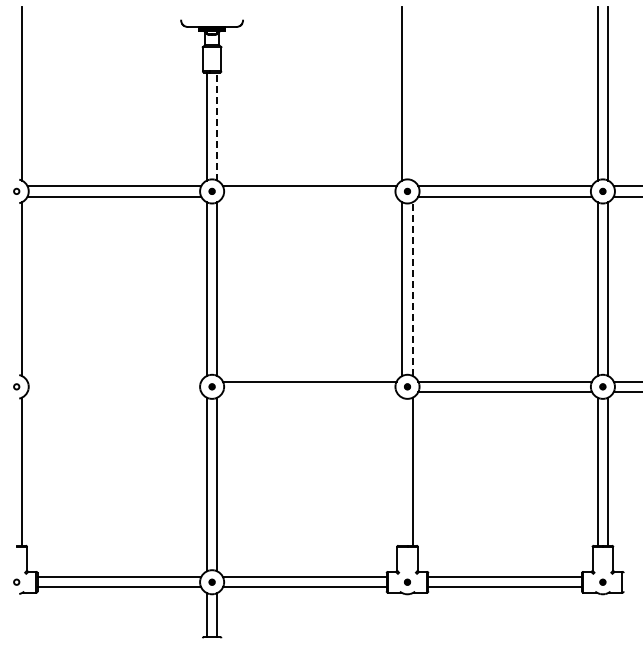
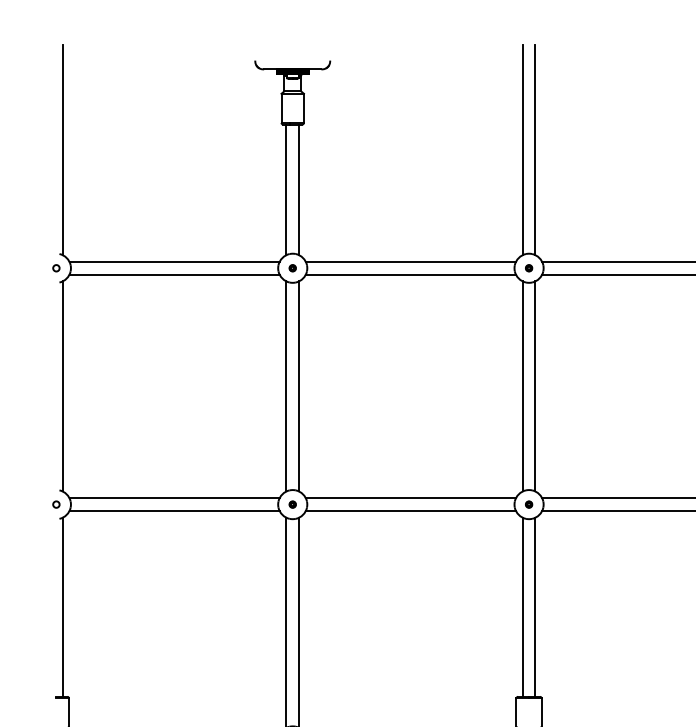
line: (412, 93) -> (535, 149), added
line: (217, 126) -> (299, 189), dashed -> solid
line: (309, 196) -> (410, 274), added
line: (412, 289) -> (535, 386), dashed -> solid
line: (114, 381) -> (174, 498), added
line: (114, 392) -> (174, 511), added
line: (309, 392) -> (410, 511), added
line: (402, 471) -> (523, 607), added

